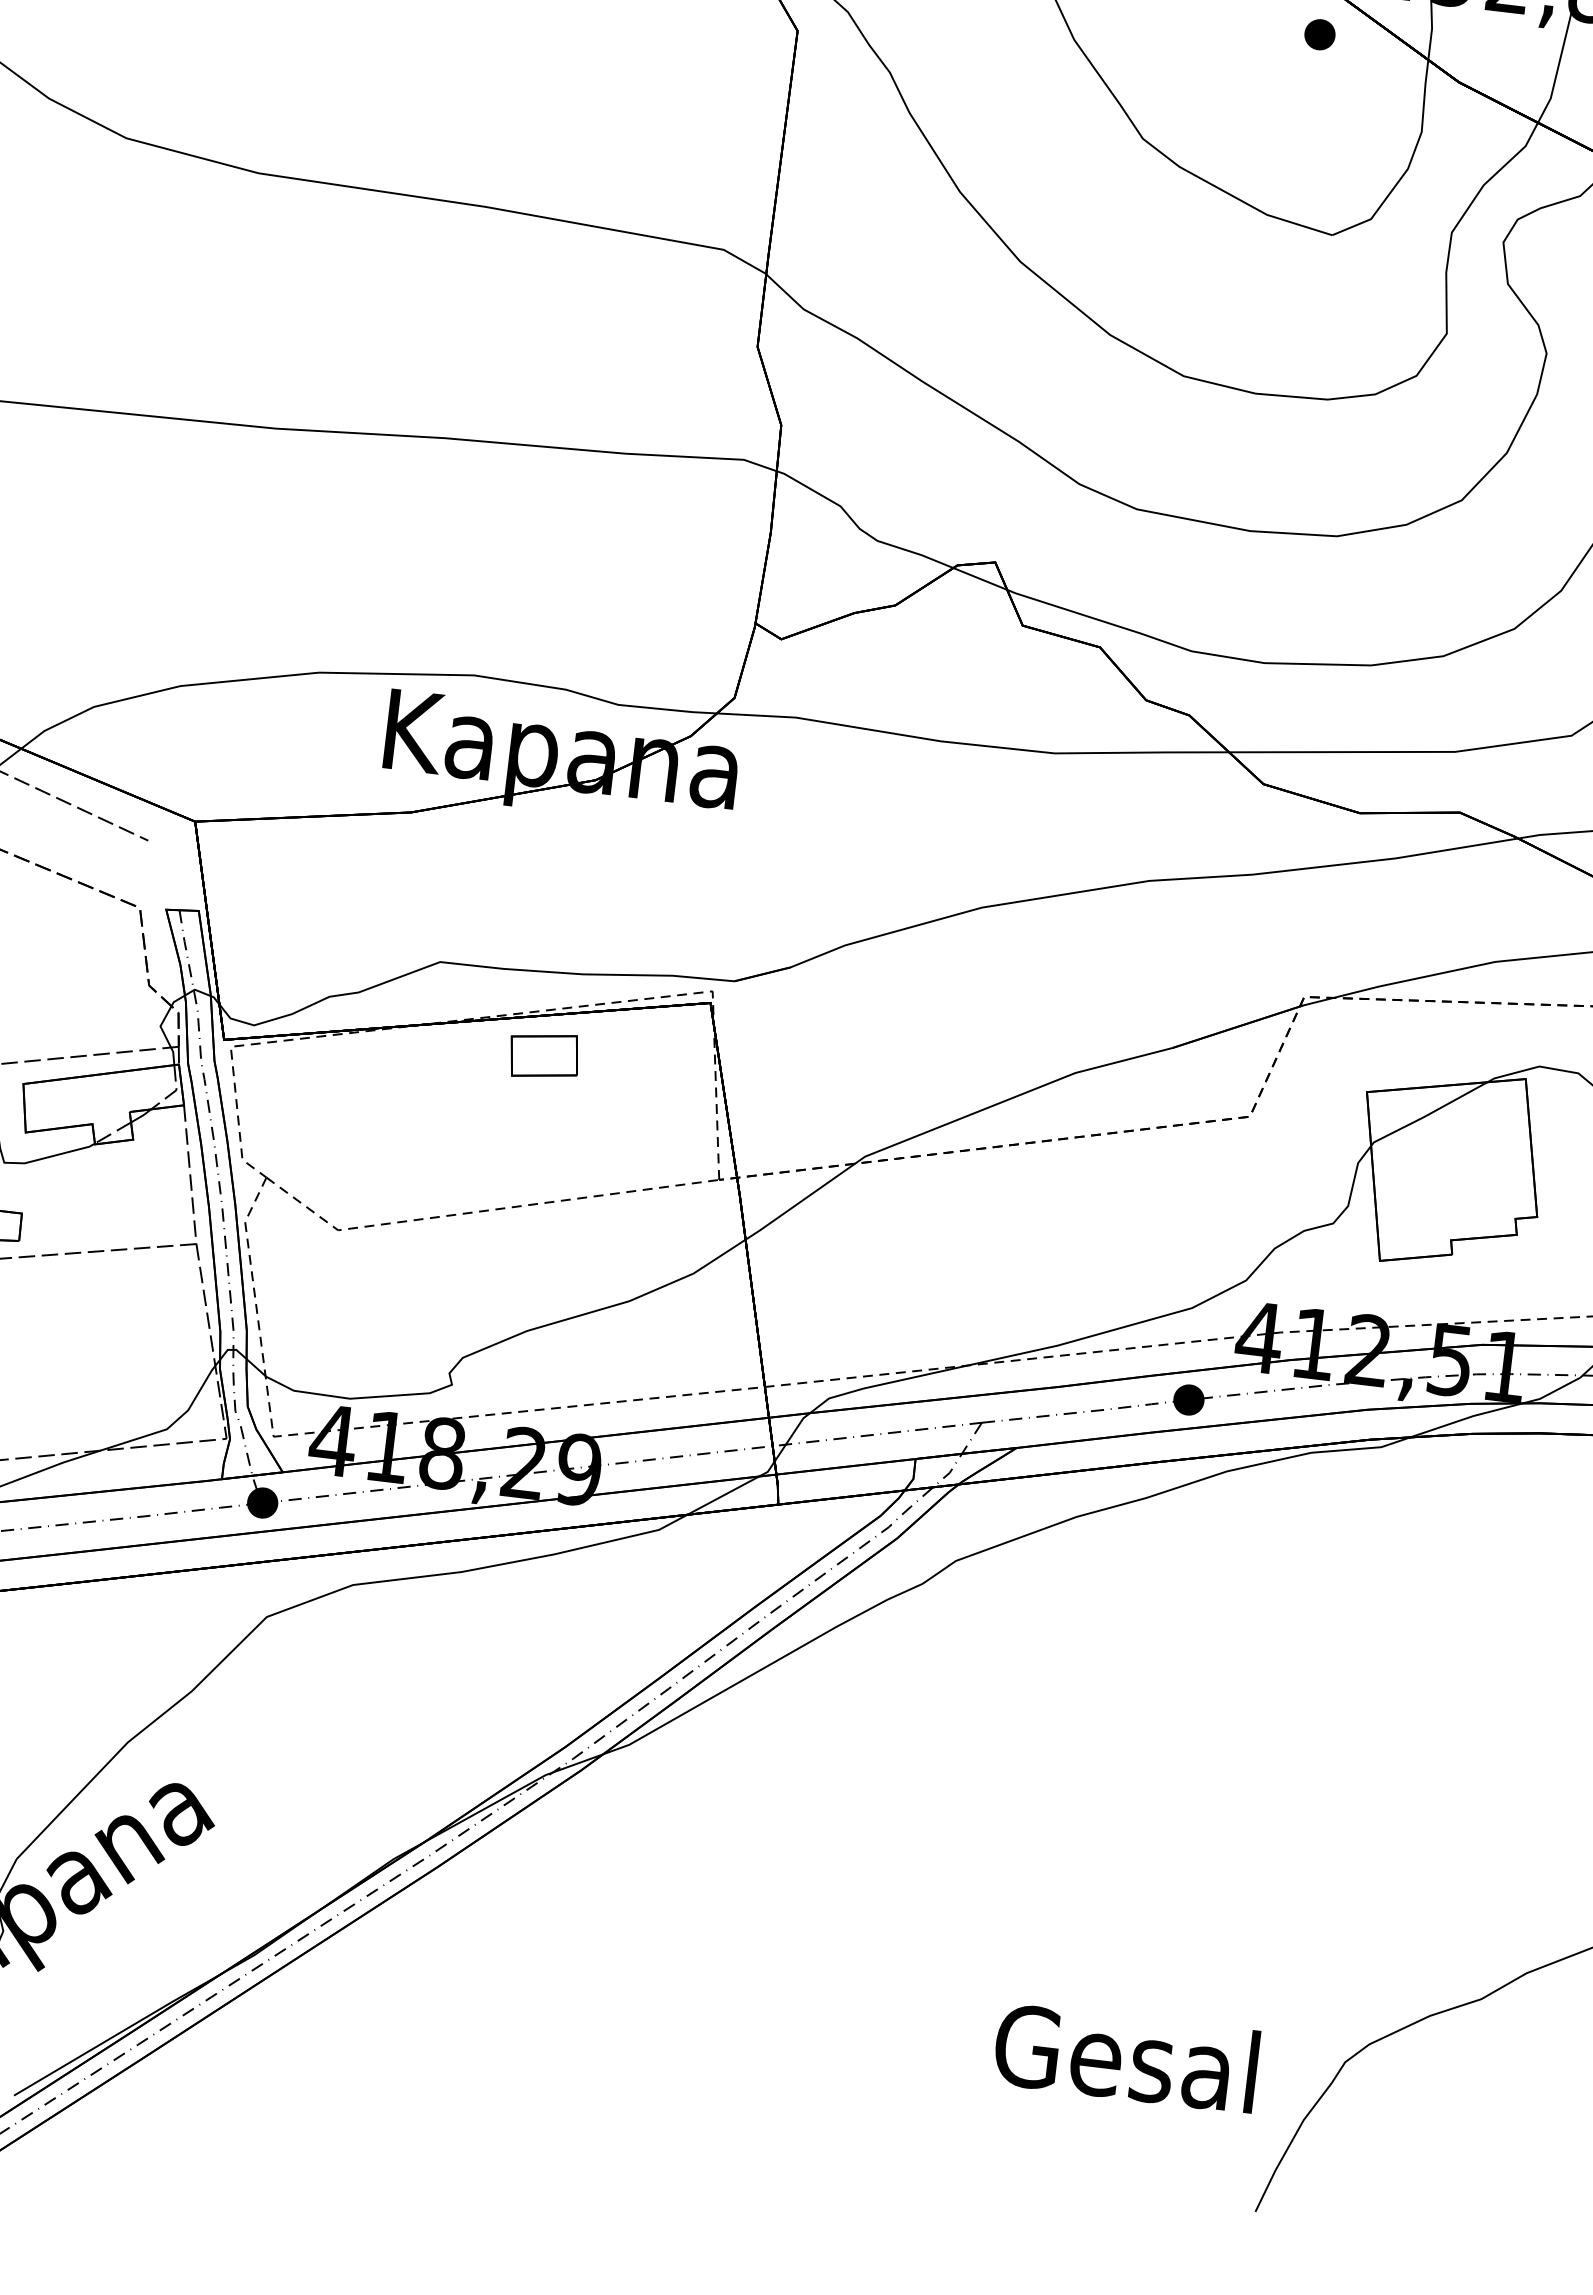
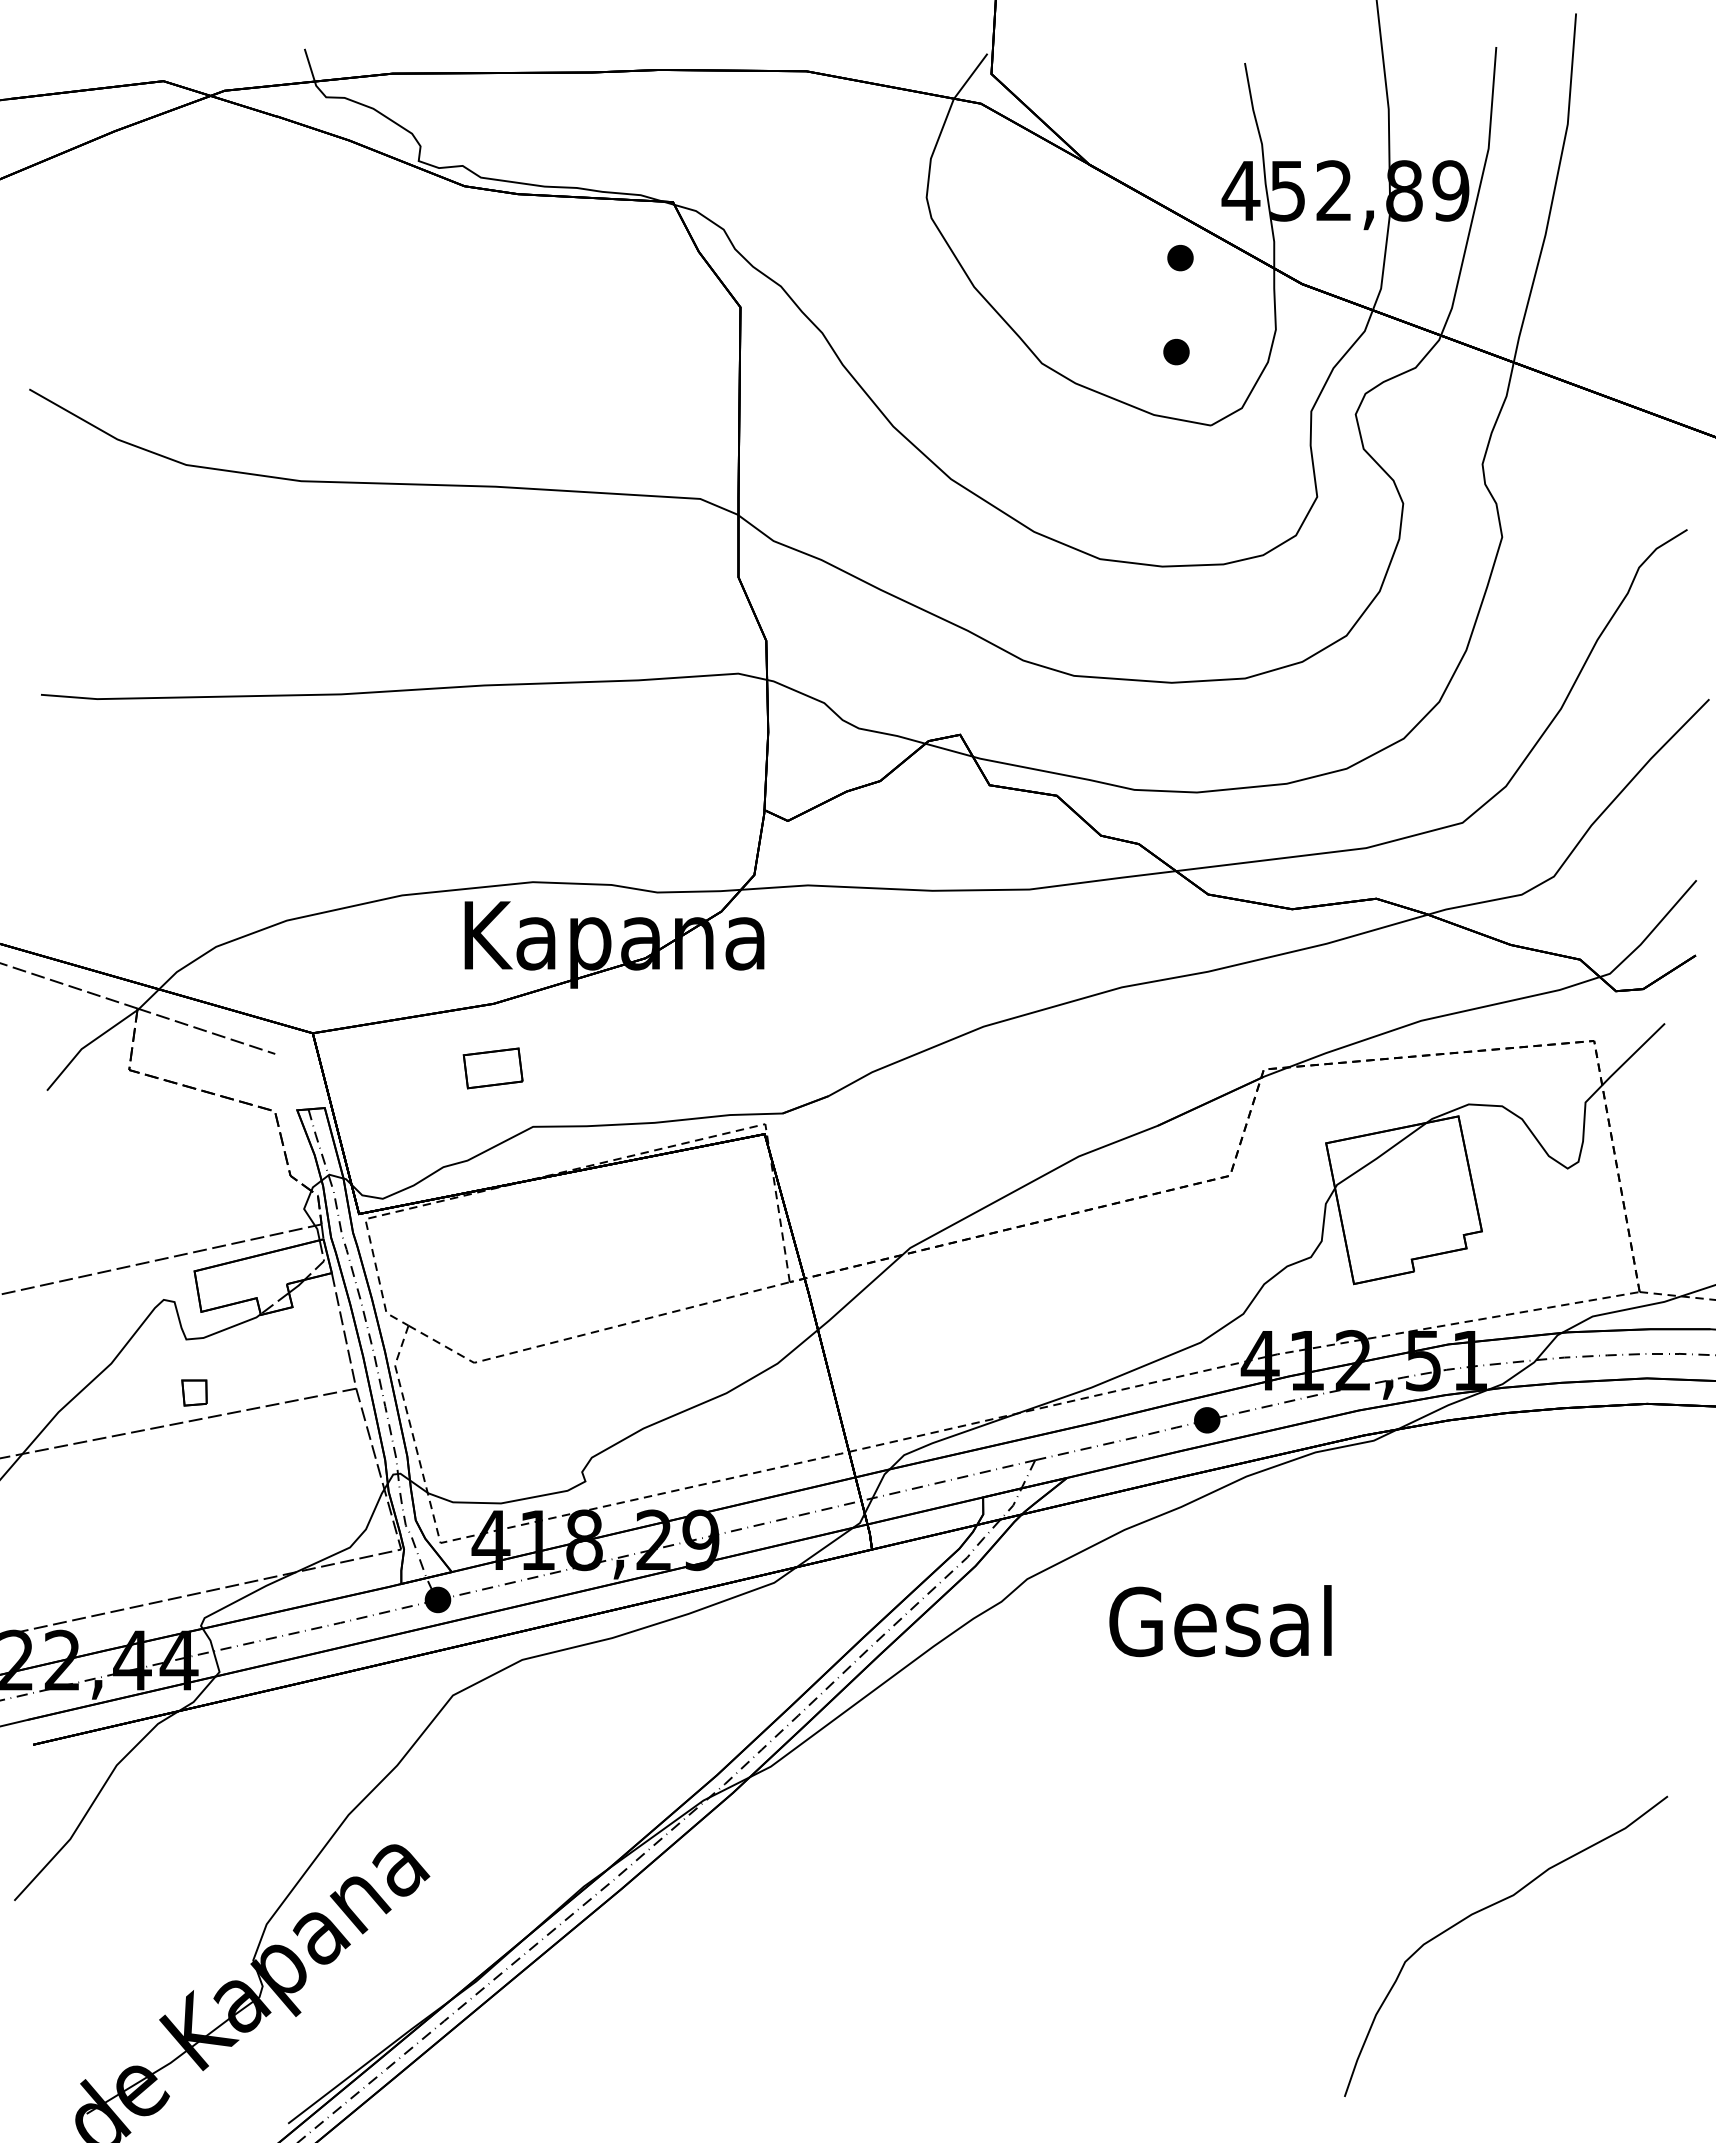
part: (1302, 144) -> (1176, 352), added
part: (543, 1055) -> (492, 1068), moved
text: (1126, 2058) -> (1220, 1621), moved

